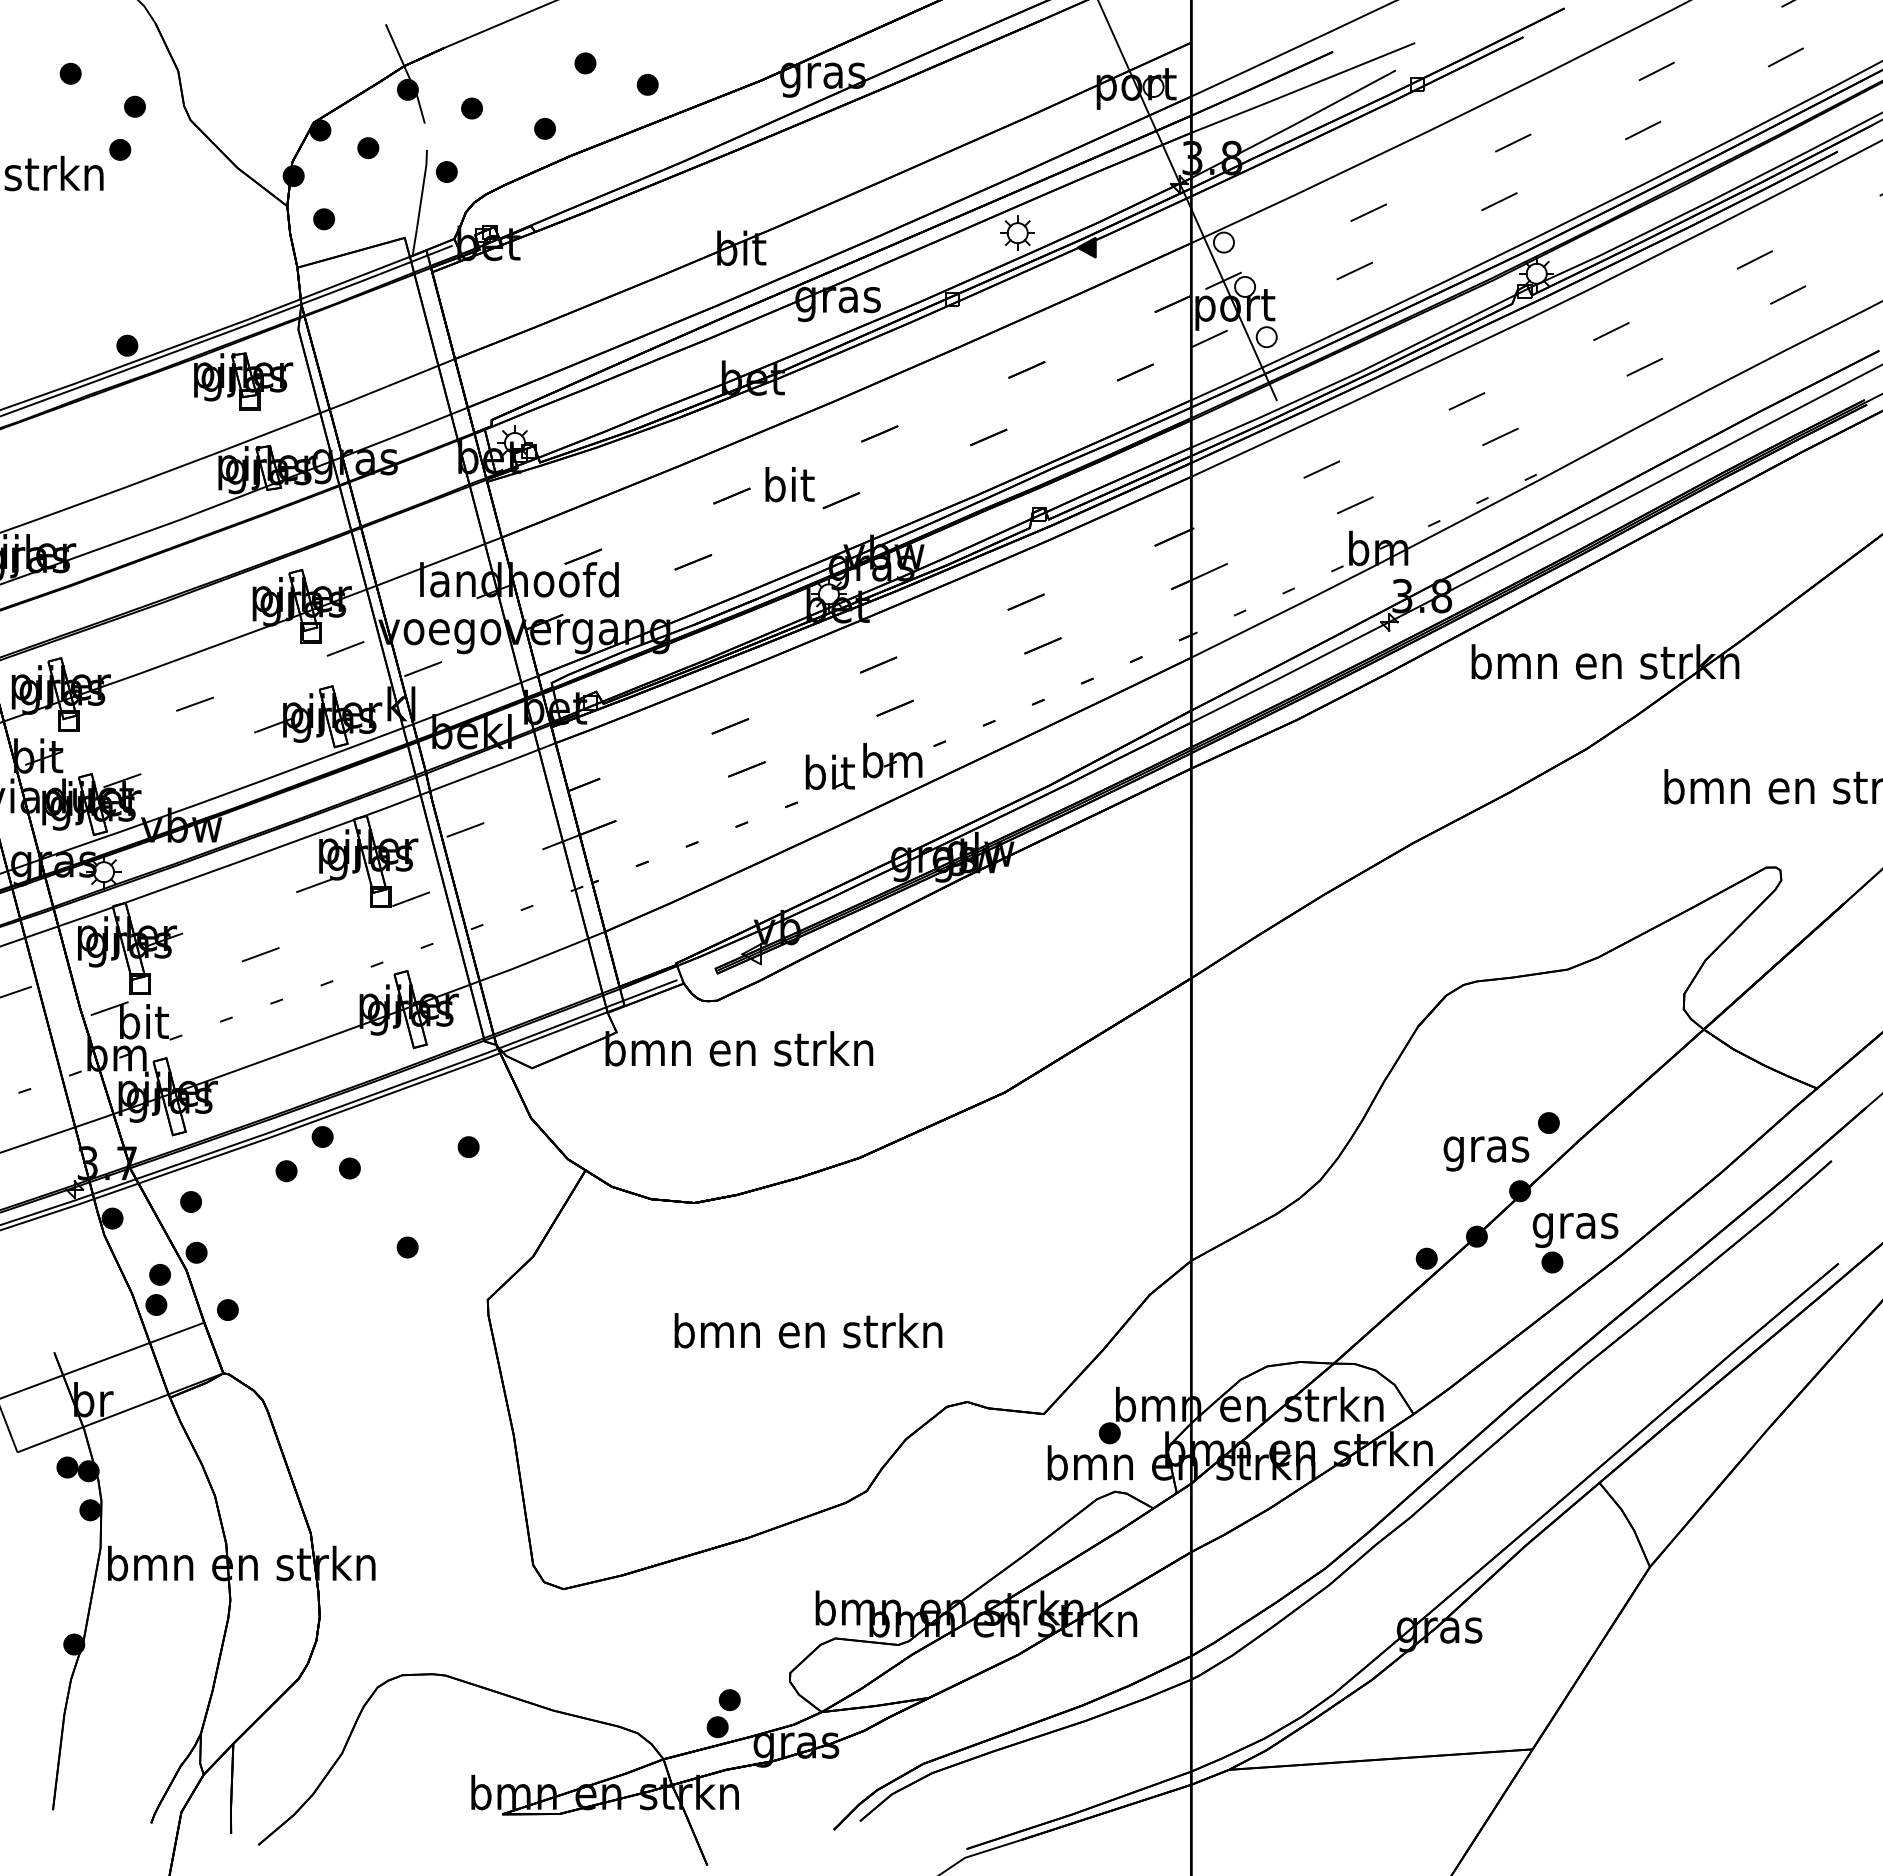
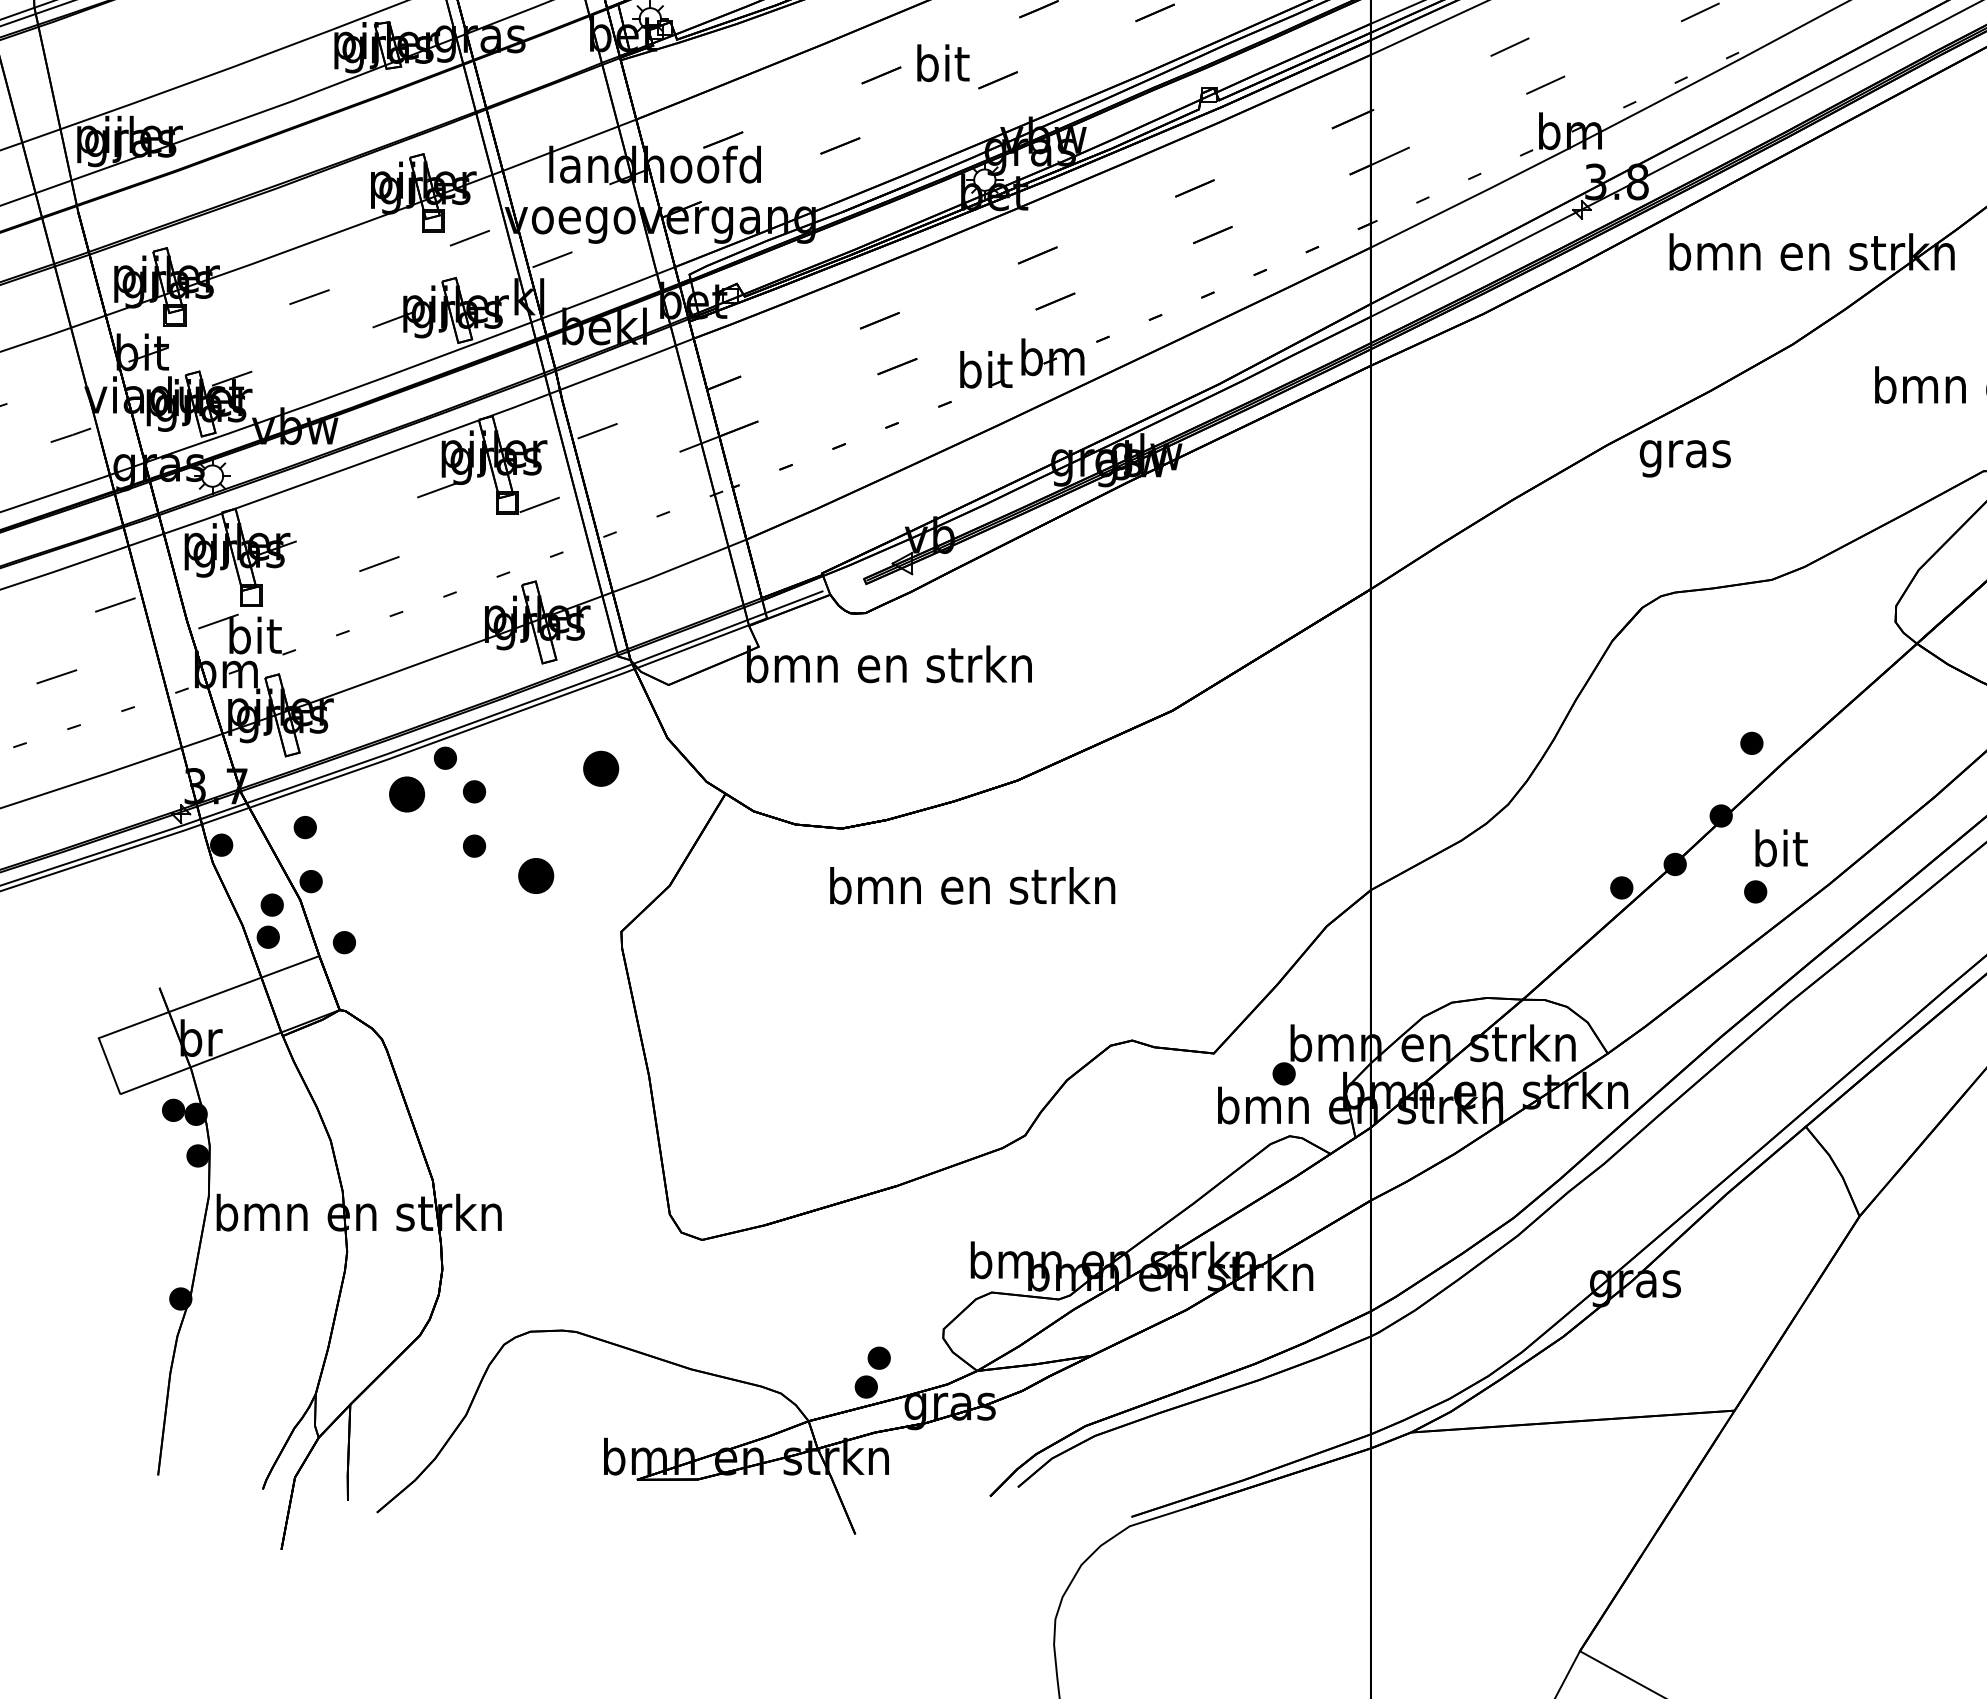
part: (468, 1147) -> (600, 769), size x1.6
text: (1486, 1153) -> (1685, 458), moved
part: (286, 1171) -> (406, 795), size x1.6
part: (349, 1219) -> (474, 846), added
text: (1575, 1225) -> (1780, 852), gras -> bit
part: (407, 1247) -> (535, 875), size x1.6
text: (808, 1330) -> (972, 885), moved

